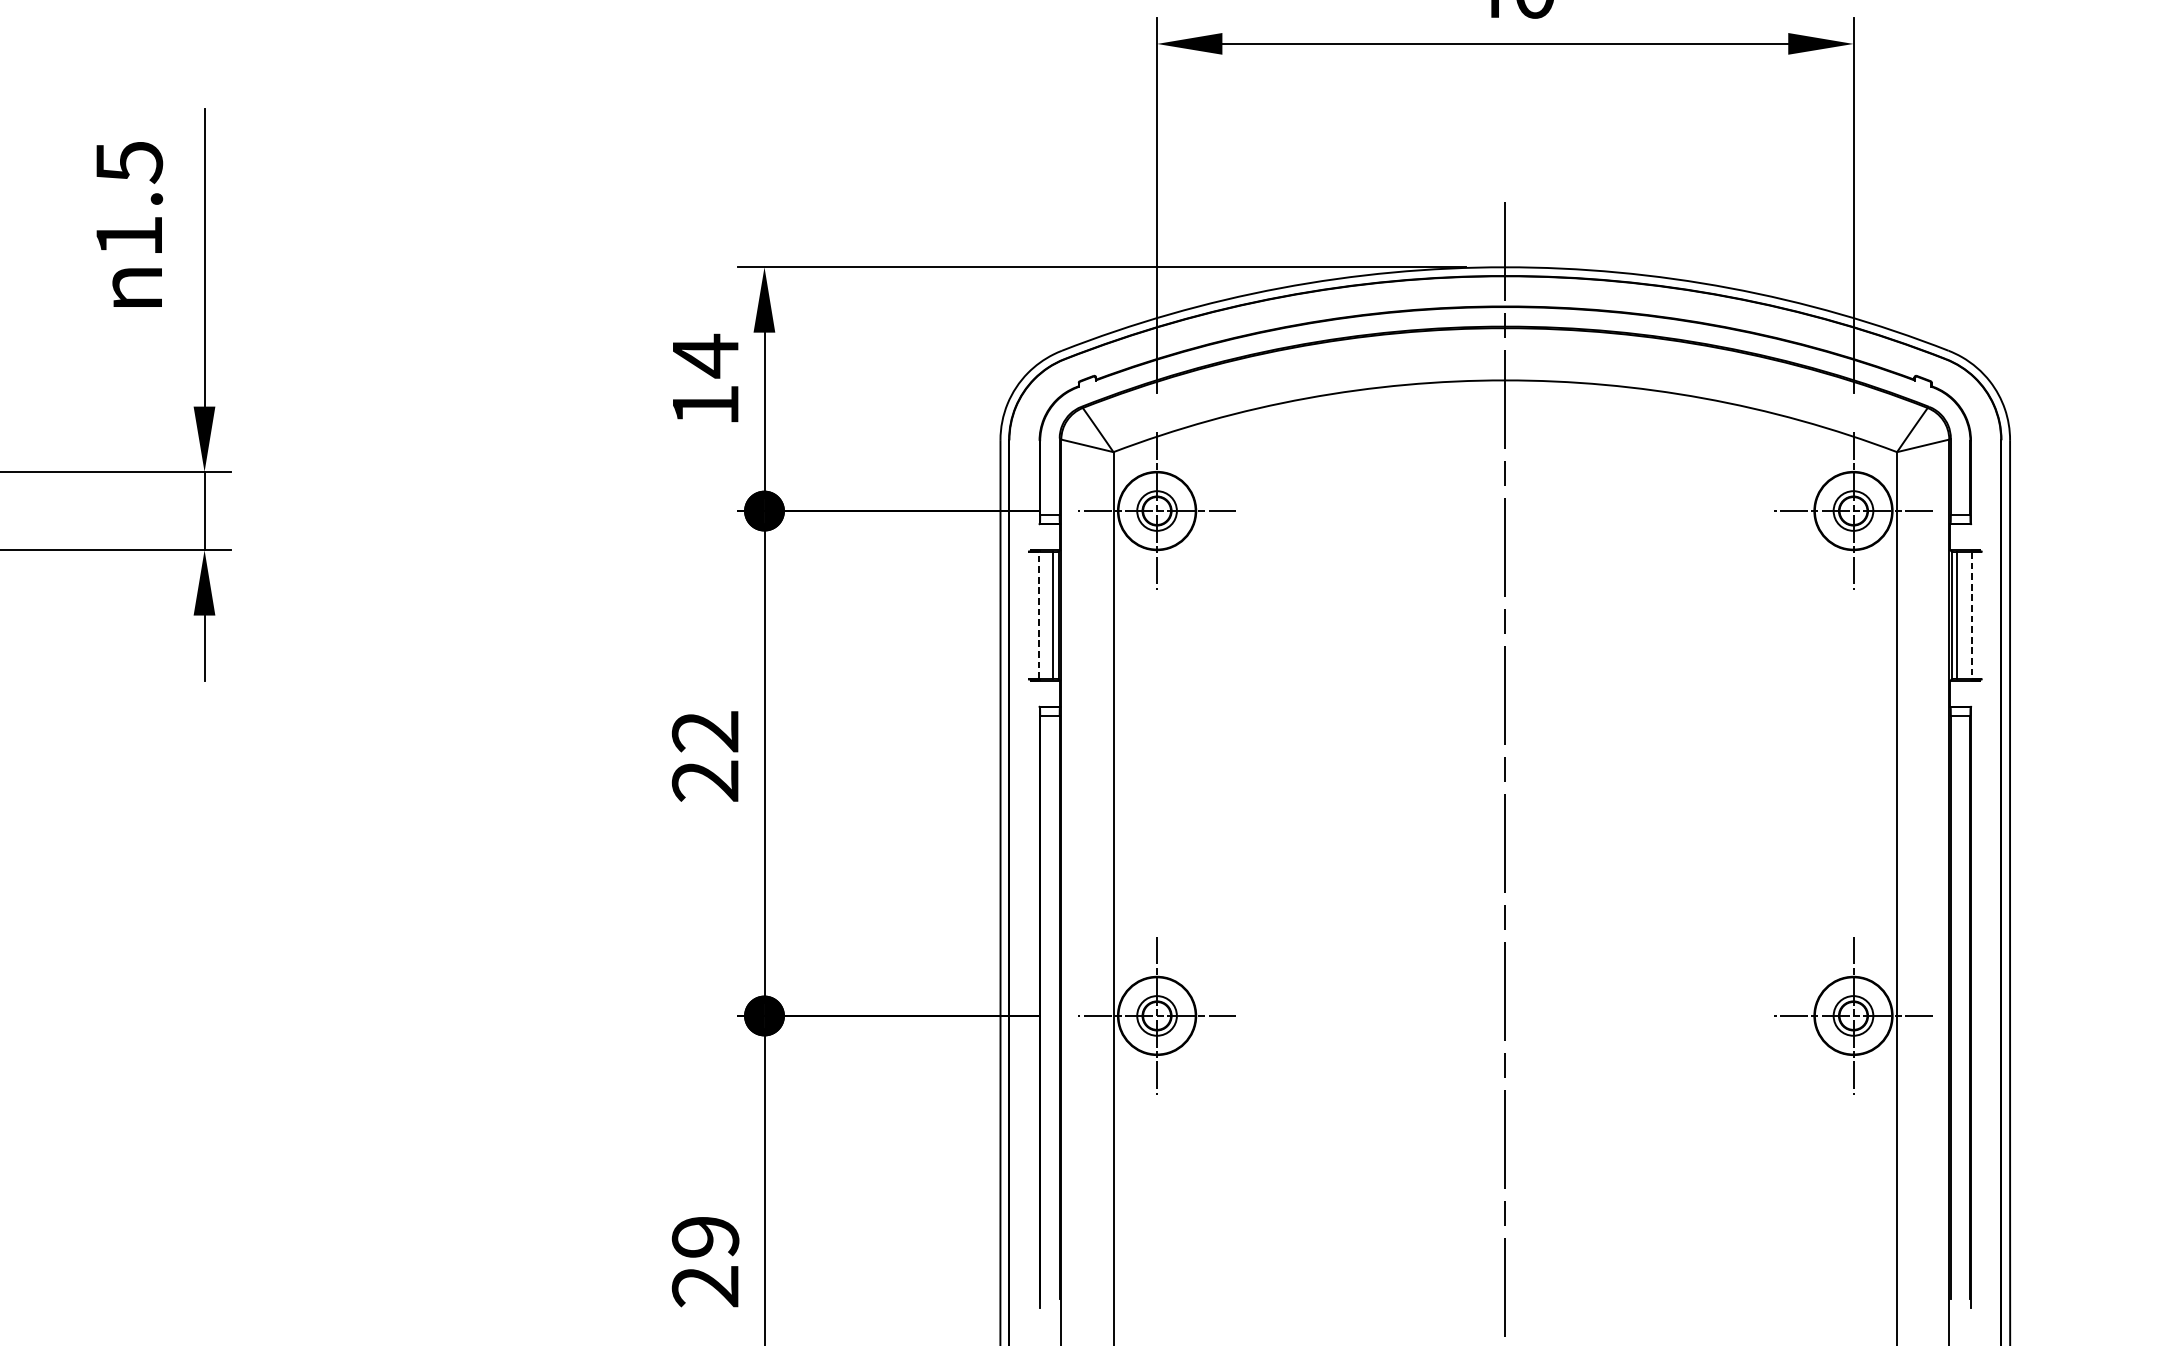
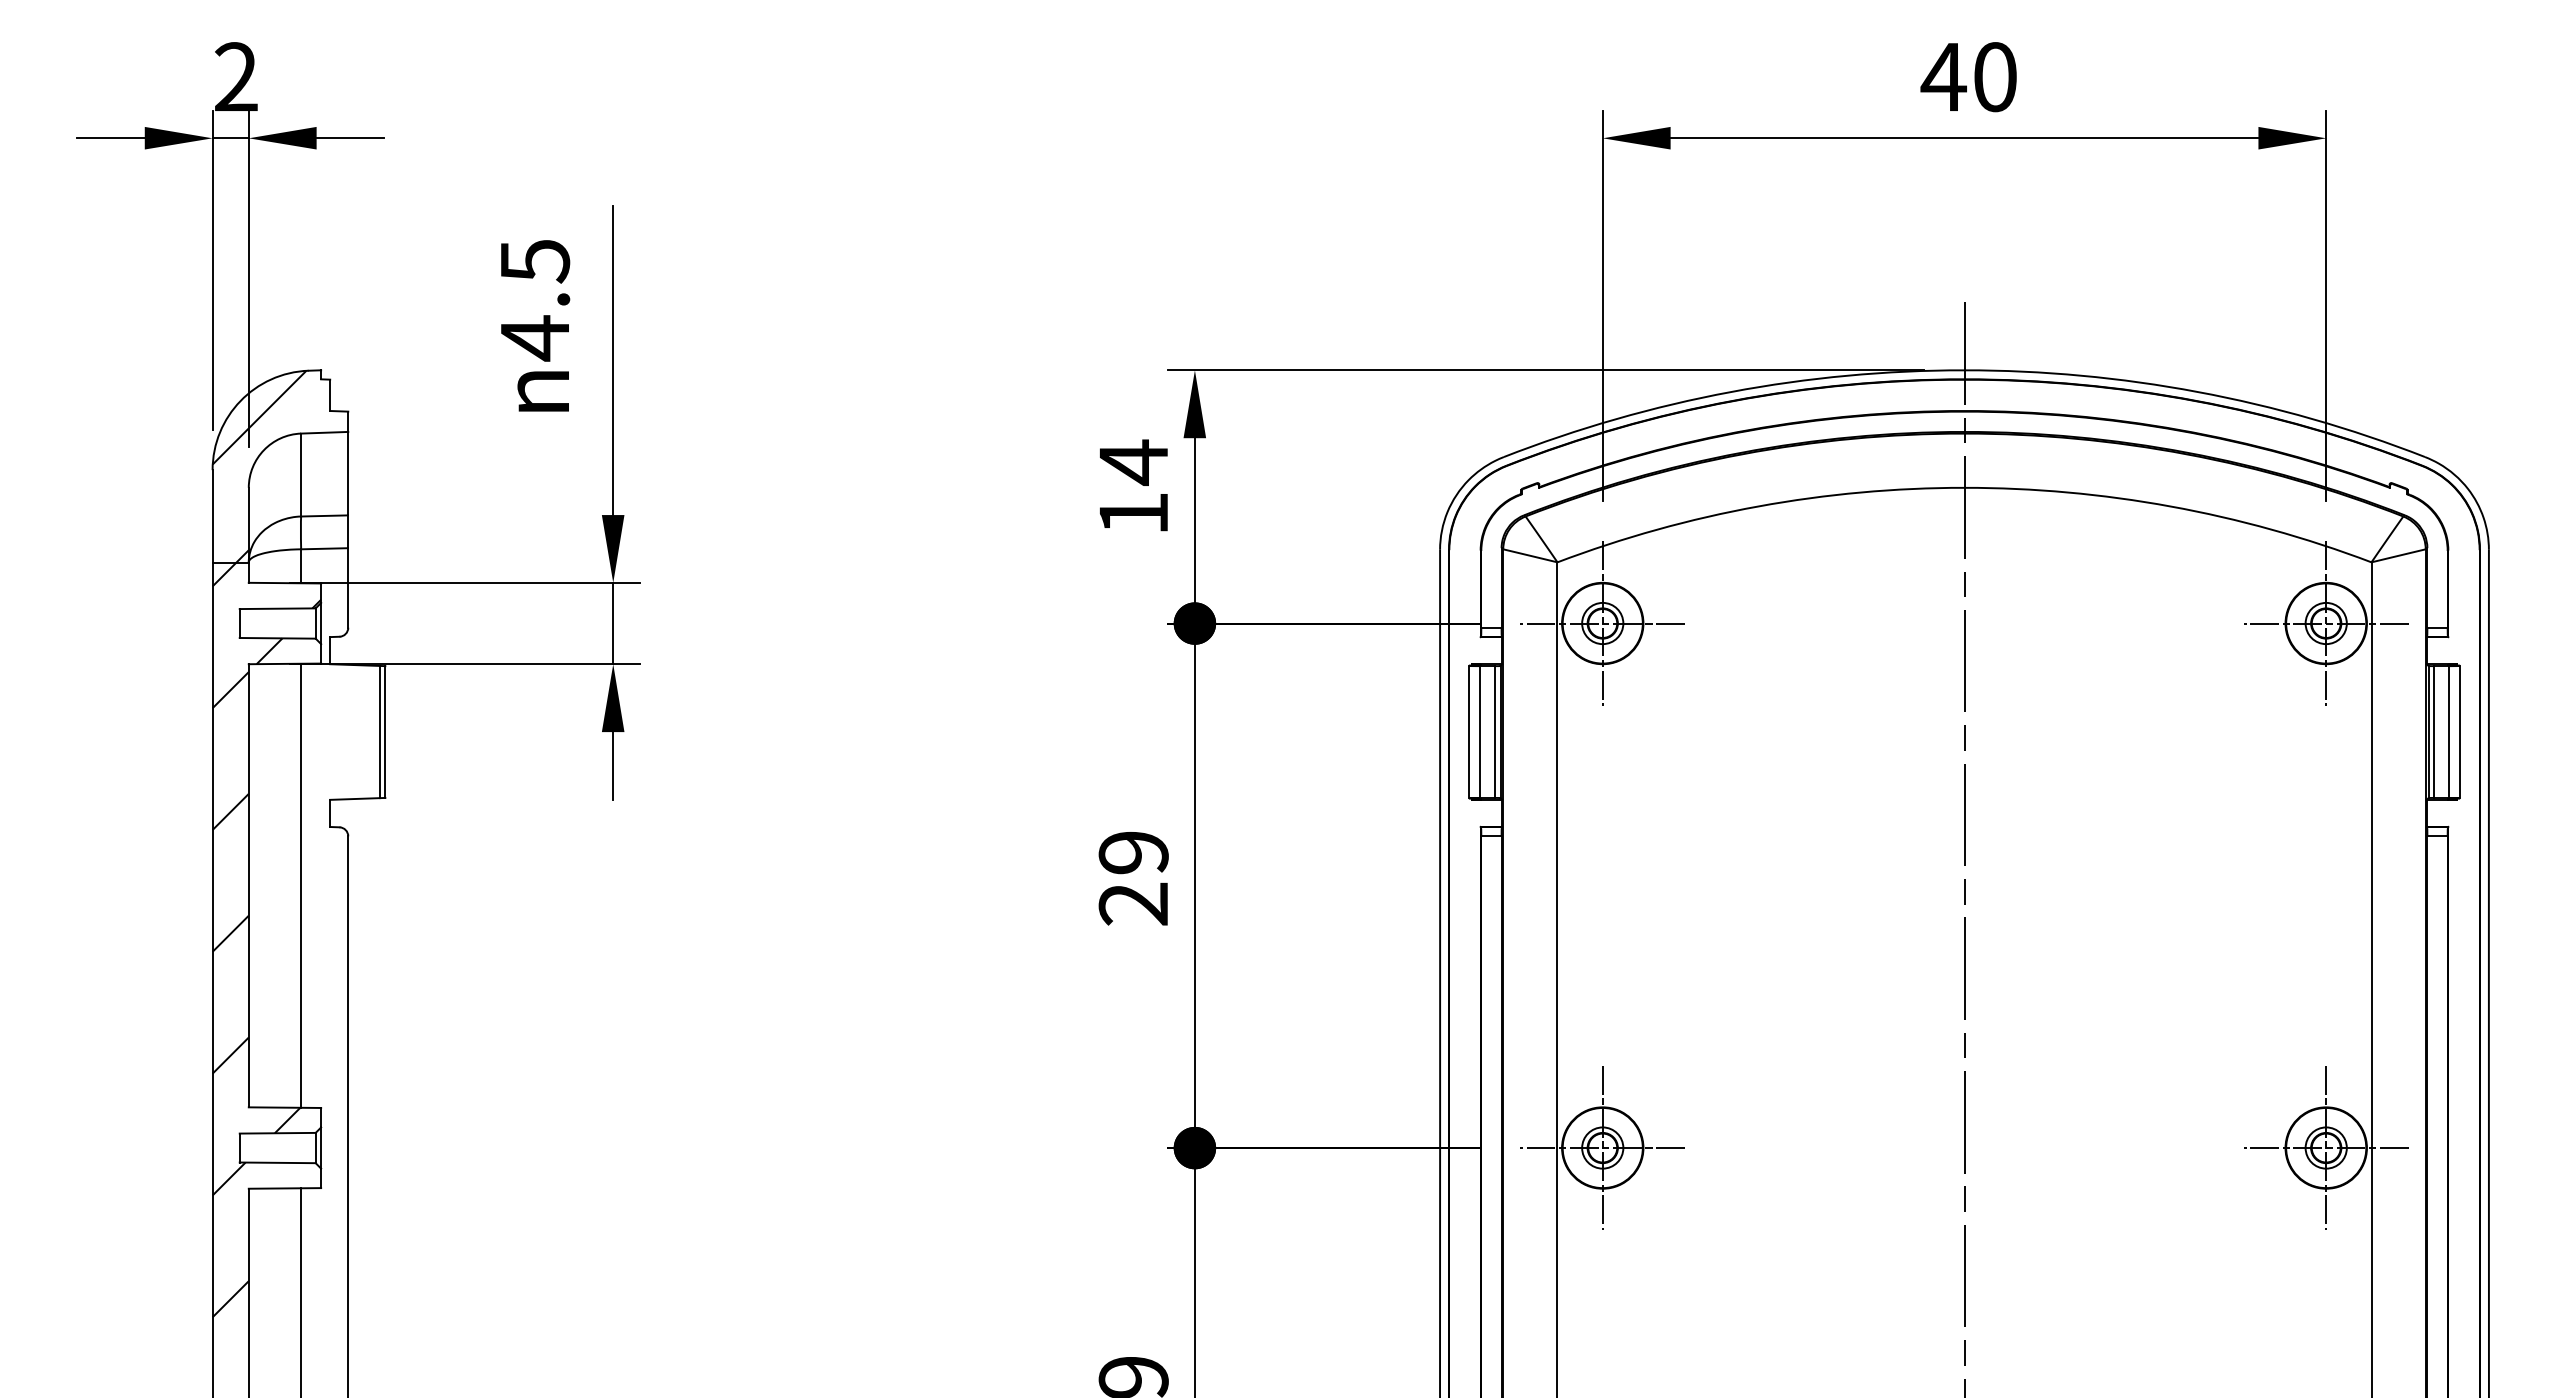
text: (128, 236) -> (534, 338), 1.5 -> 4.5
line: (1027, 614) -> (1468, 731), added
line: (1982, 614) -> (2460, 731), added
line: (1038, 615) -> (1479, 732), dashed -> solid
line: (1972, 615) -> (2449, 732), dashed -> solid
text: (705, 731) -> (1133, 852), 22 -> 29

